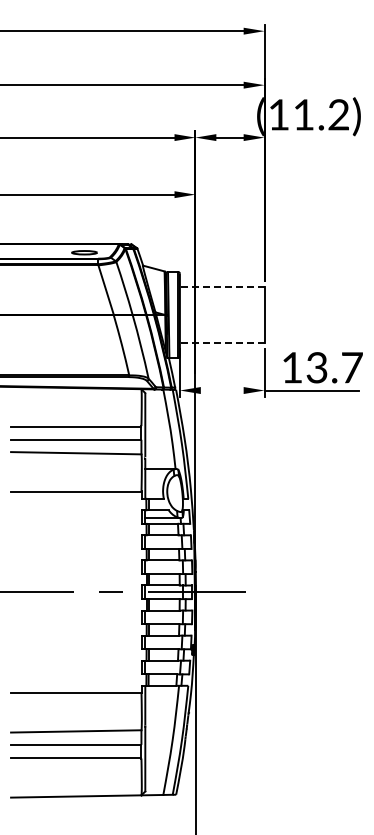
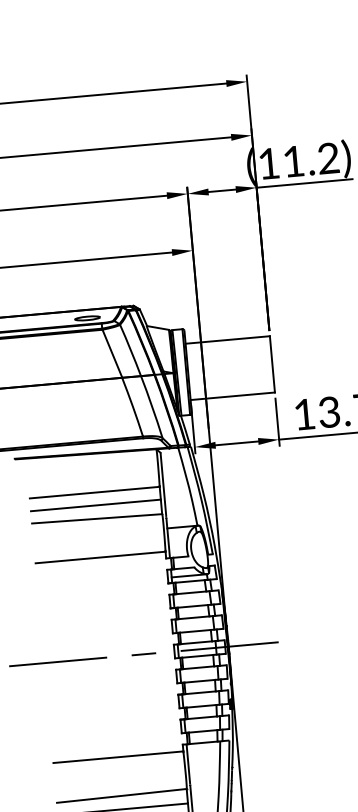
line: (312, 137) -> (304, 183), added
line: (221, 286) -> (226, 339), dashed -> solid
line: (221, 343) -> (232, 396), dashed -> solid
line: (221, 390) -> (236, 443), added

